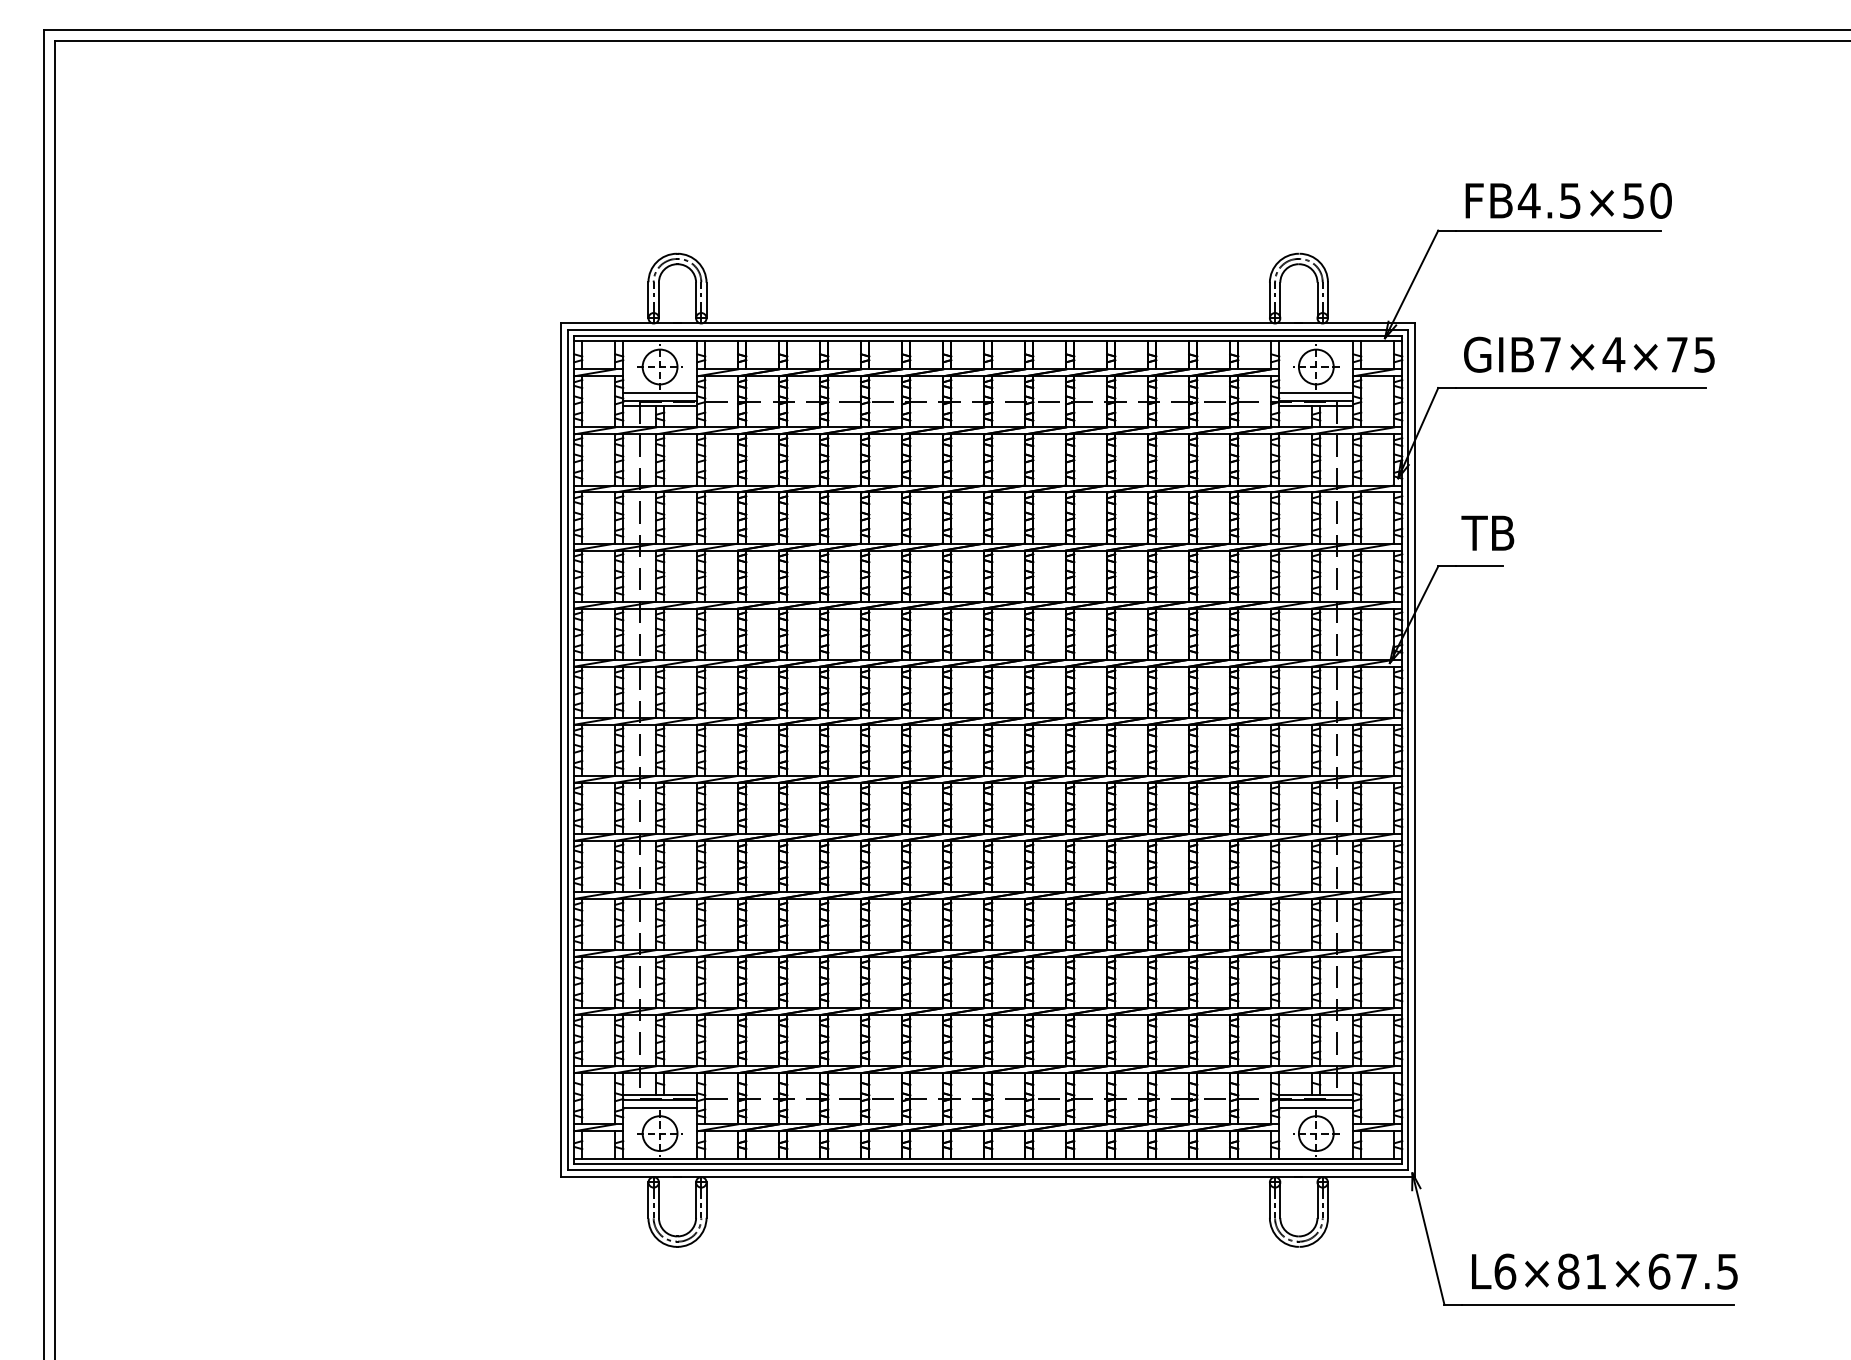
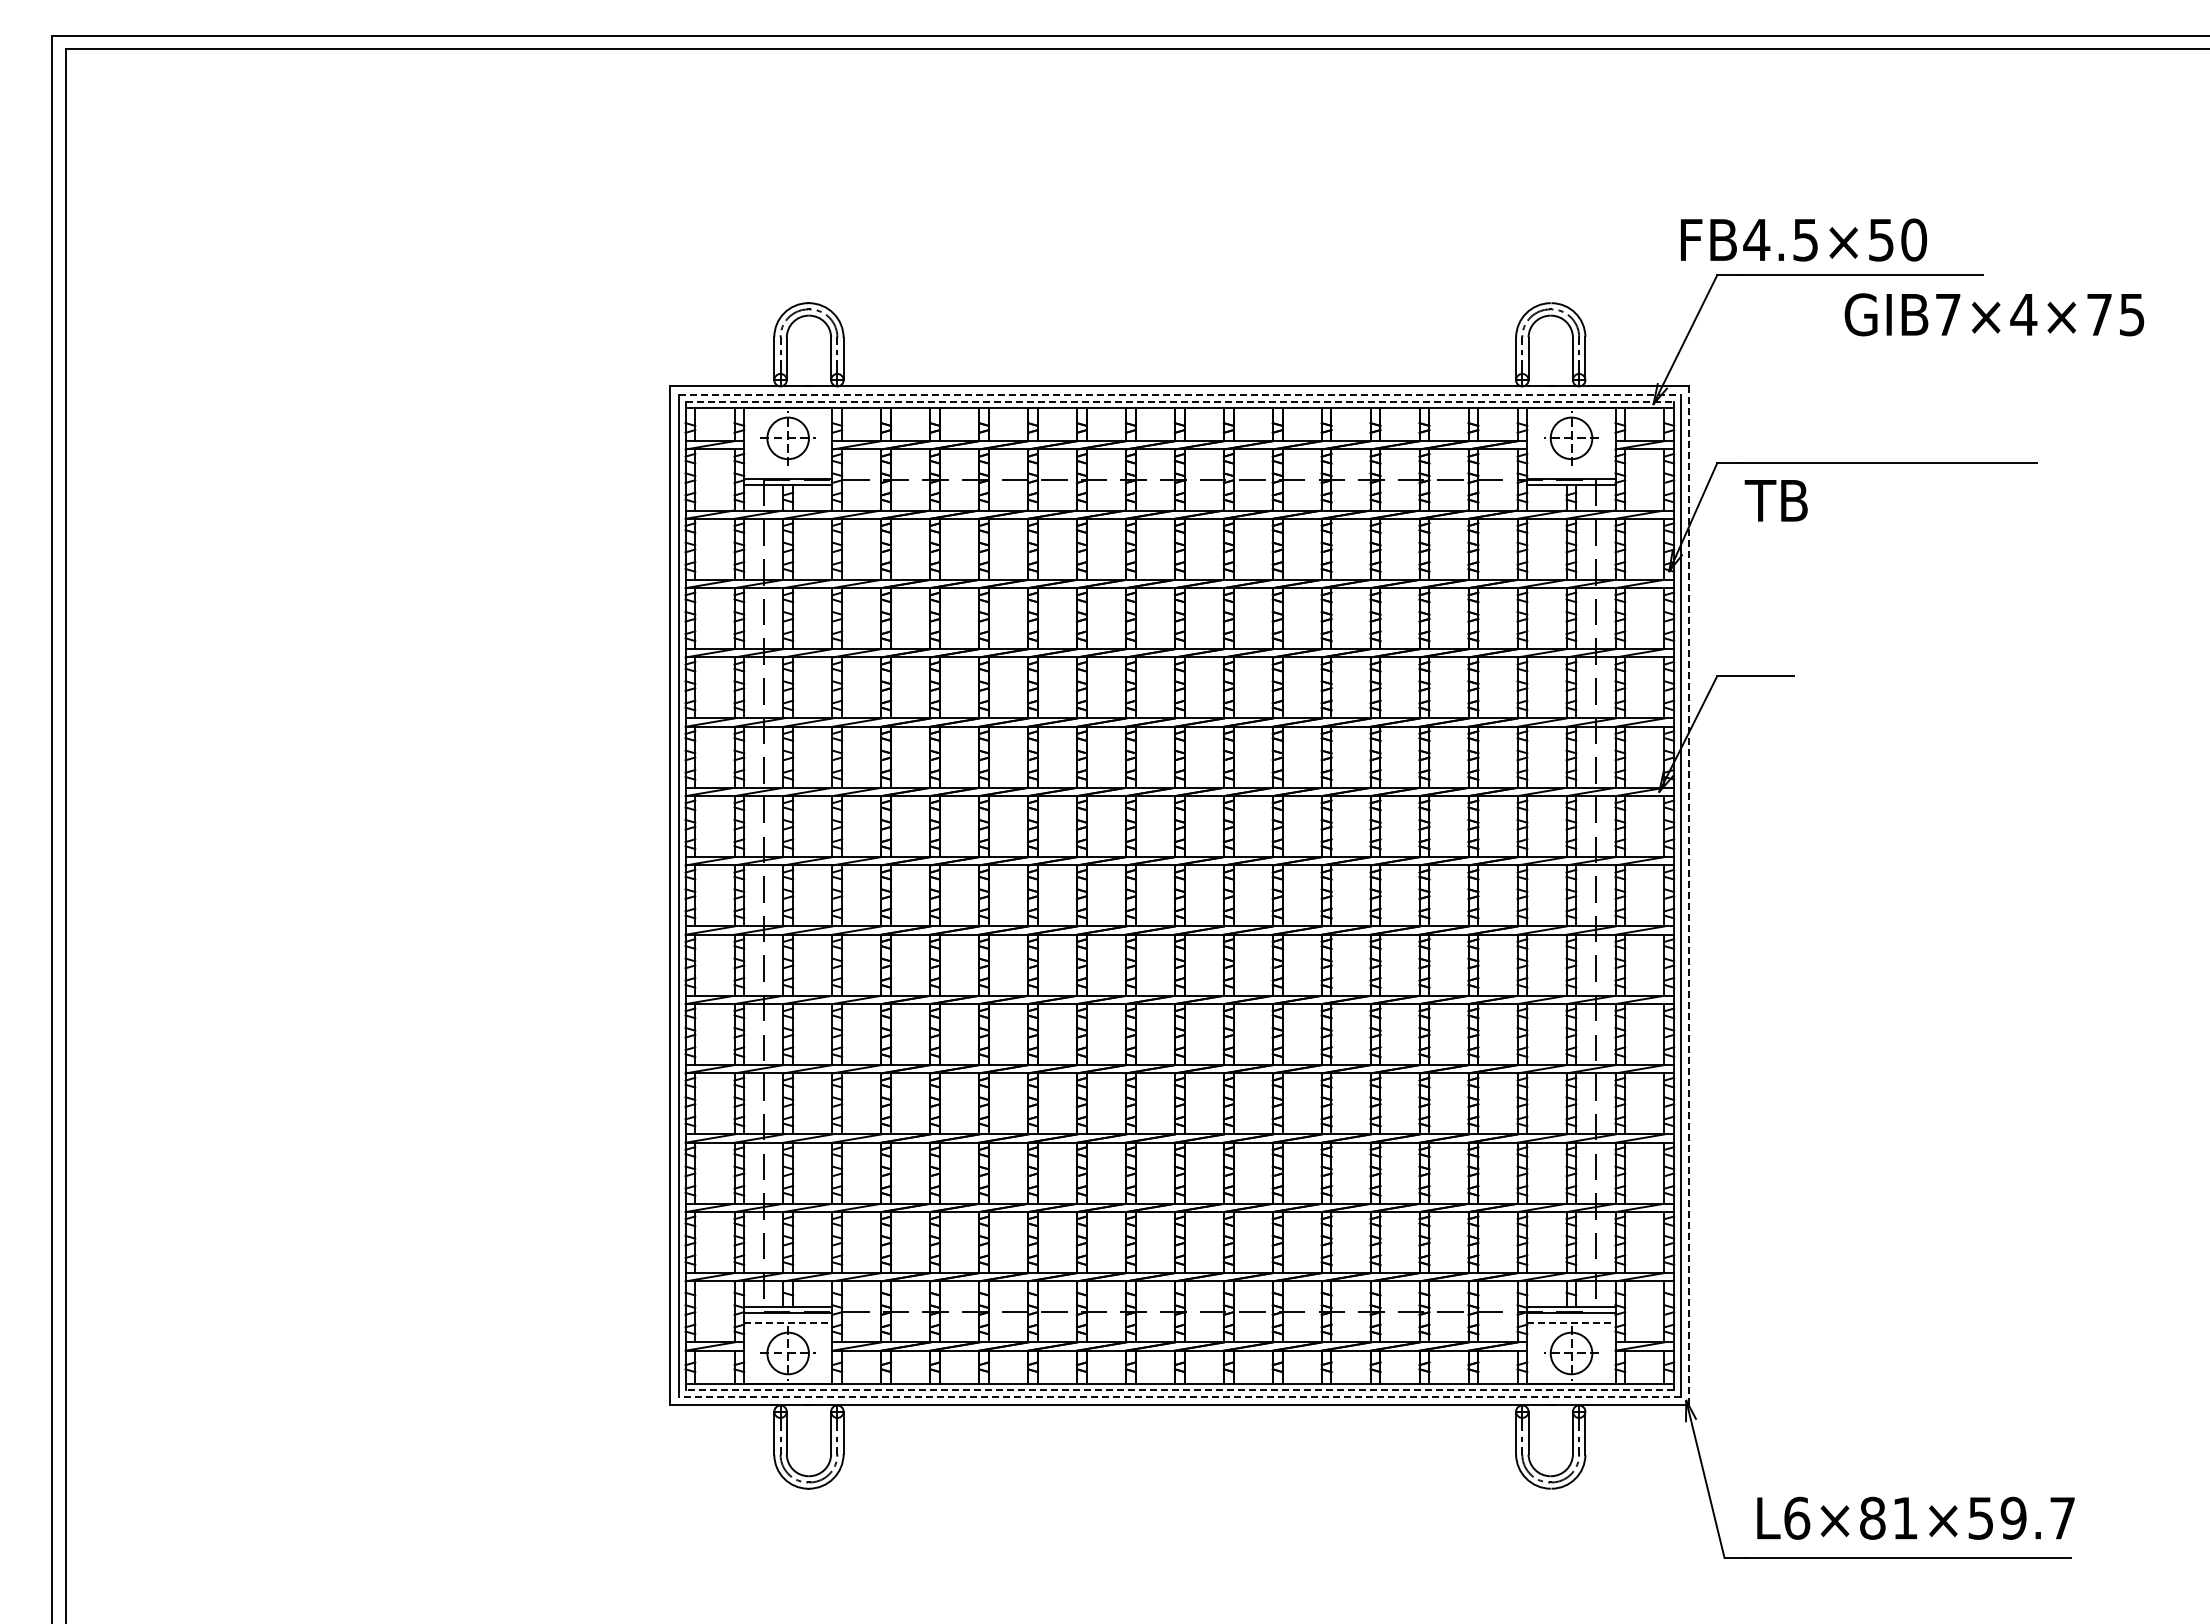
text: (1569, 200) -> (1804, 239), moved
line: (988, 330) -> (1180, 394), solid -> dashed
line: (988, 336) -> (1180, 401), solid -> dashed
text: (1589, 354) -> (1994, 314), moved
line: (660, 392) -> (788, 468), removed
line: (1316, 392) -> (1571, 468), removed
text: (1487, 532) -> (1775, 500), moved
line: (1415, 749) -> (1689, 895), solid -> dashed
line: (660, 1107) -> (788, 1322), solid -> dashed
line: (1316, 1107) -> (1571, 1322), solid -> dashed
line: (987, 1164) -> (1179, 1390), solid -> dashed
line: (987, 1170) -> (1179, 1397), solid -> dashed
text: (1693, 1270) -> (2021, 1517), L6×81×67.5 -> L6×81×59.7

